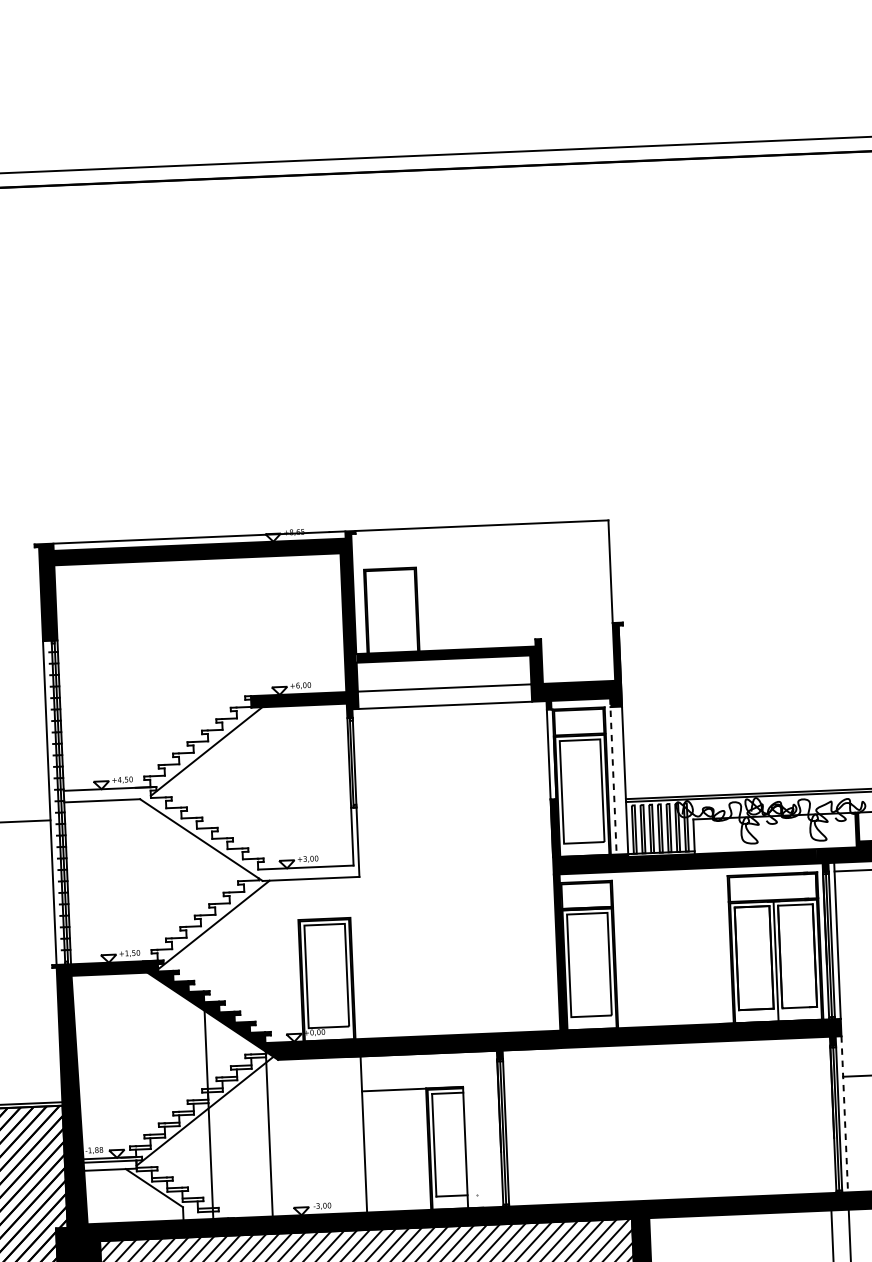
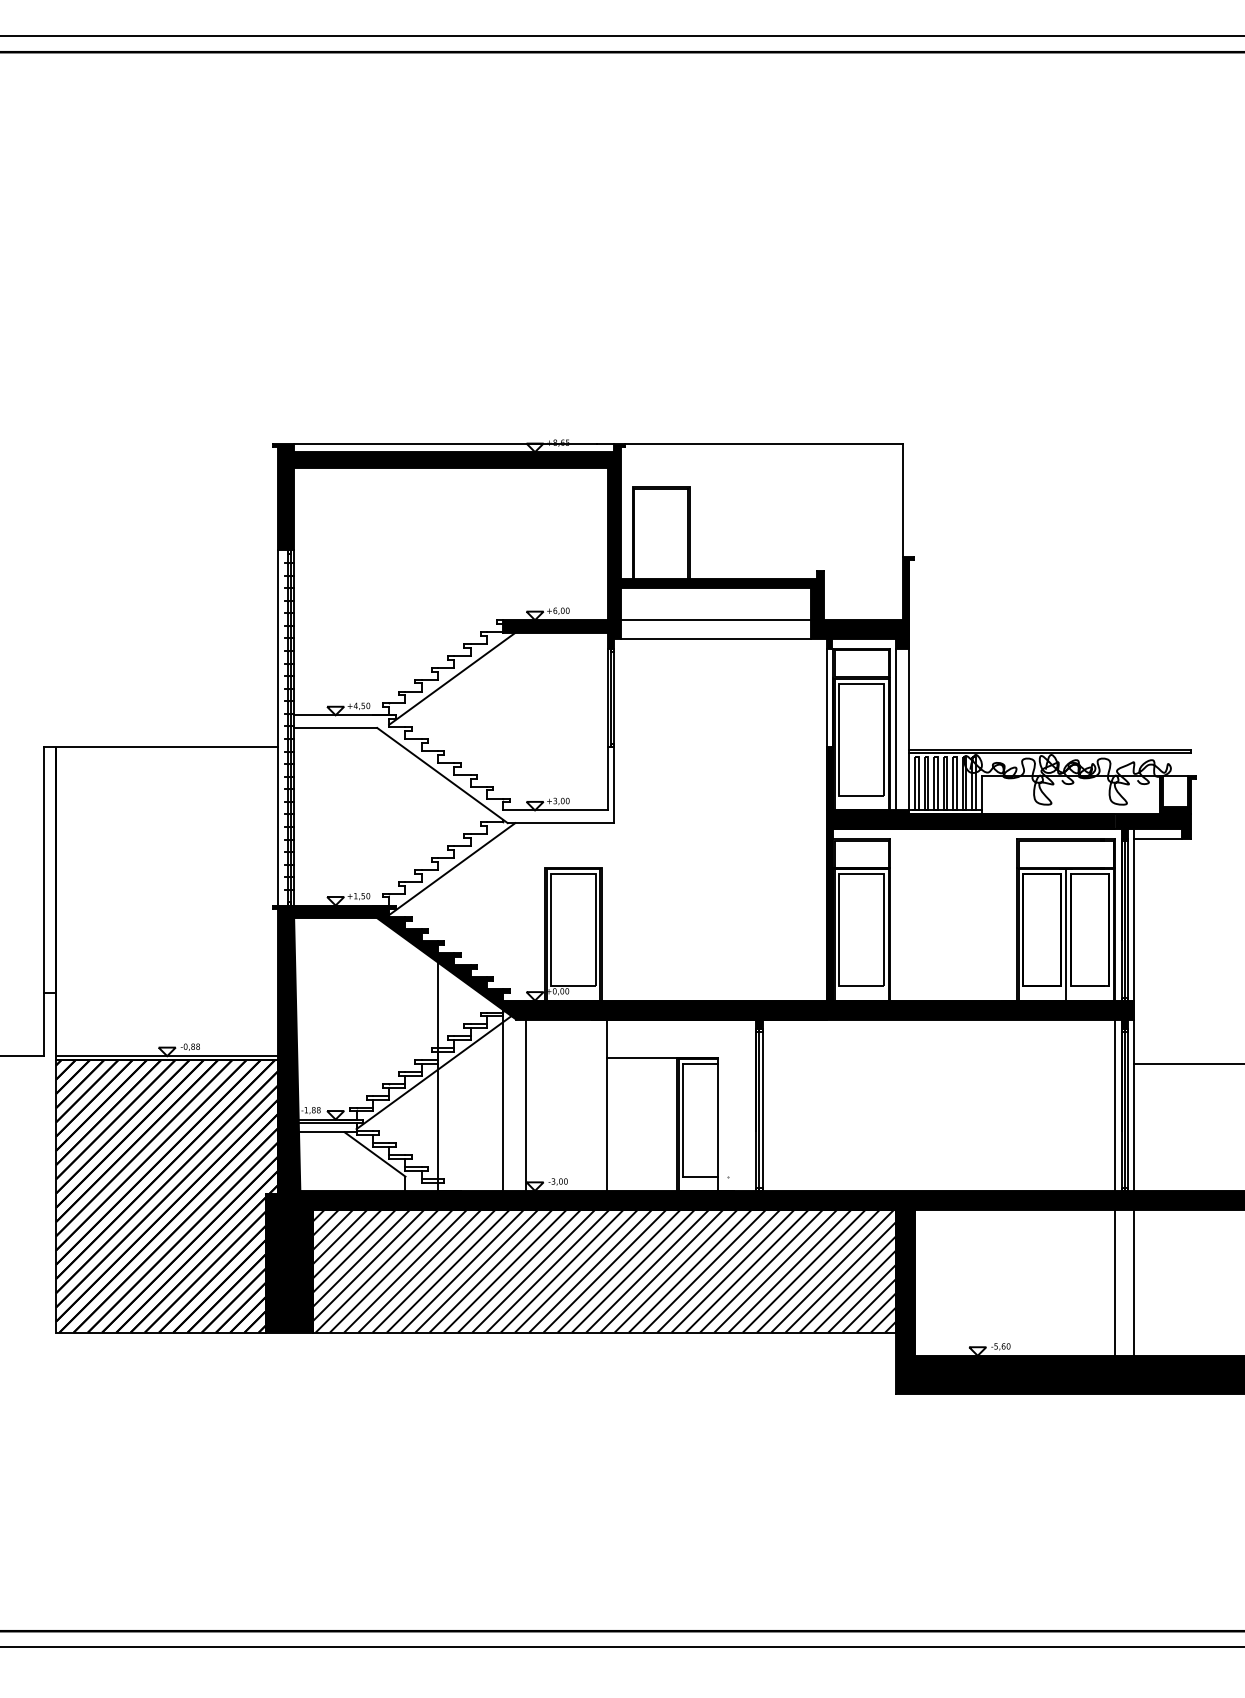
line: (613, 776) -> (896, 724), dashed -> solid
line: (827, 1114) -> (1115, 1104), added
line: (844, 1114) -> (1134, 1105), dashed -> solid
line: (289, 1136) -> (525, 1104), added

